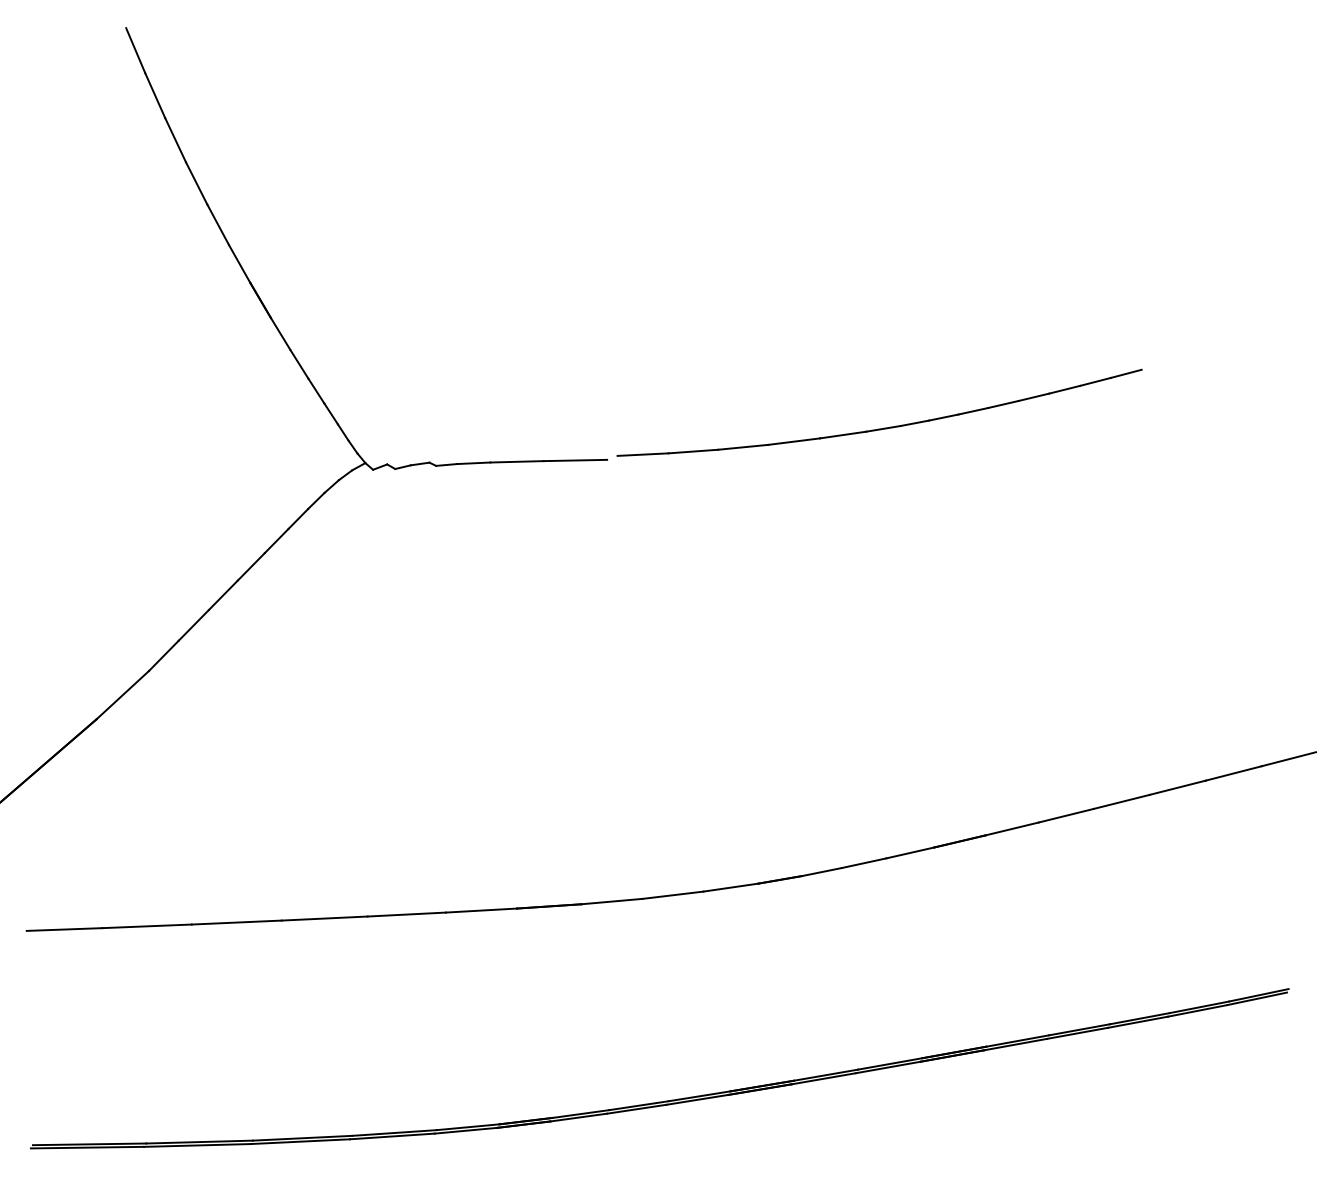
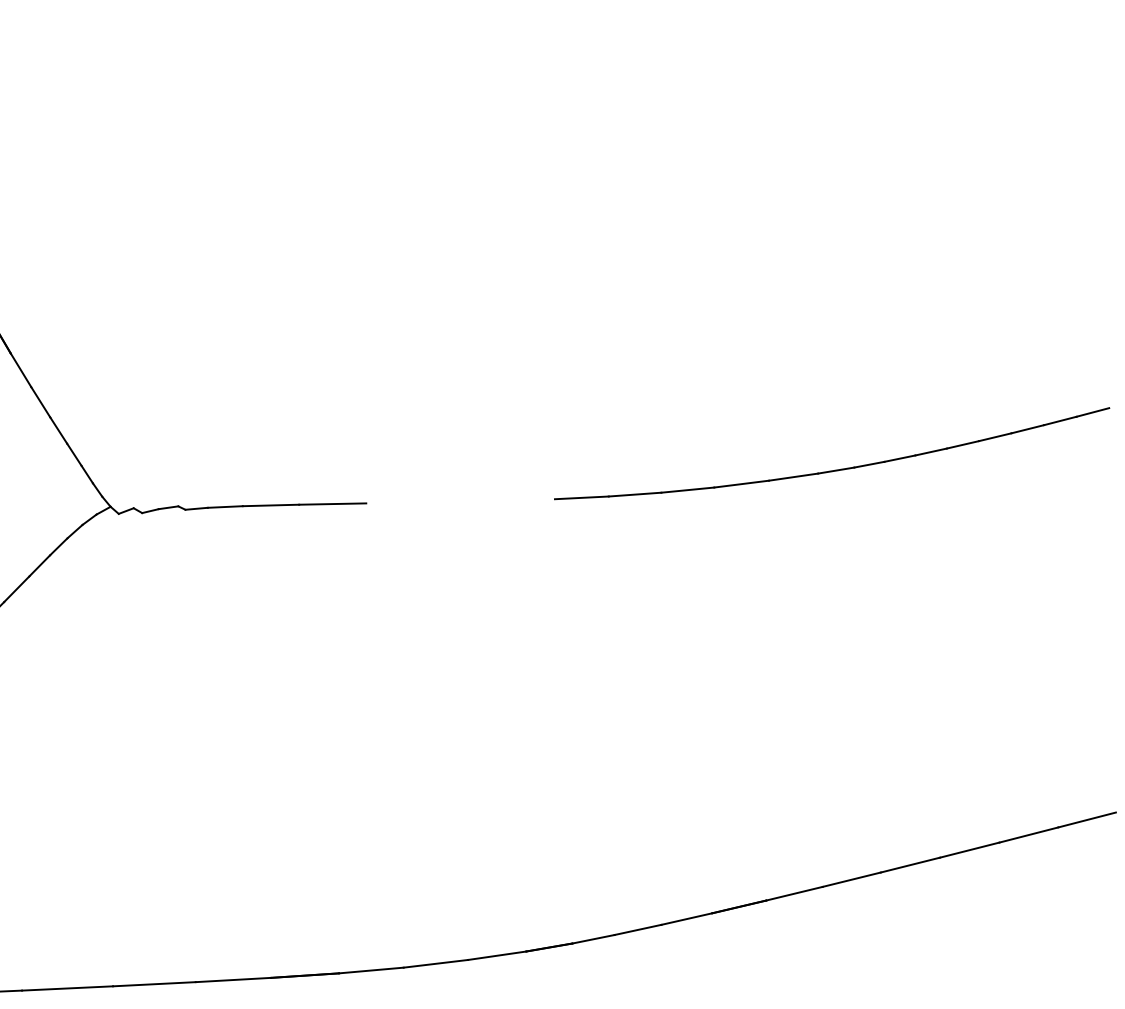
part: (883, 427) -> (836, 469), moved

